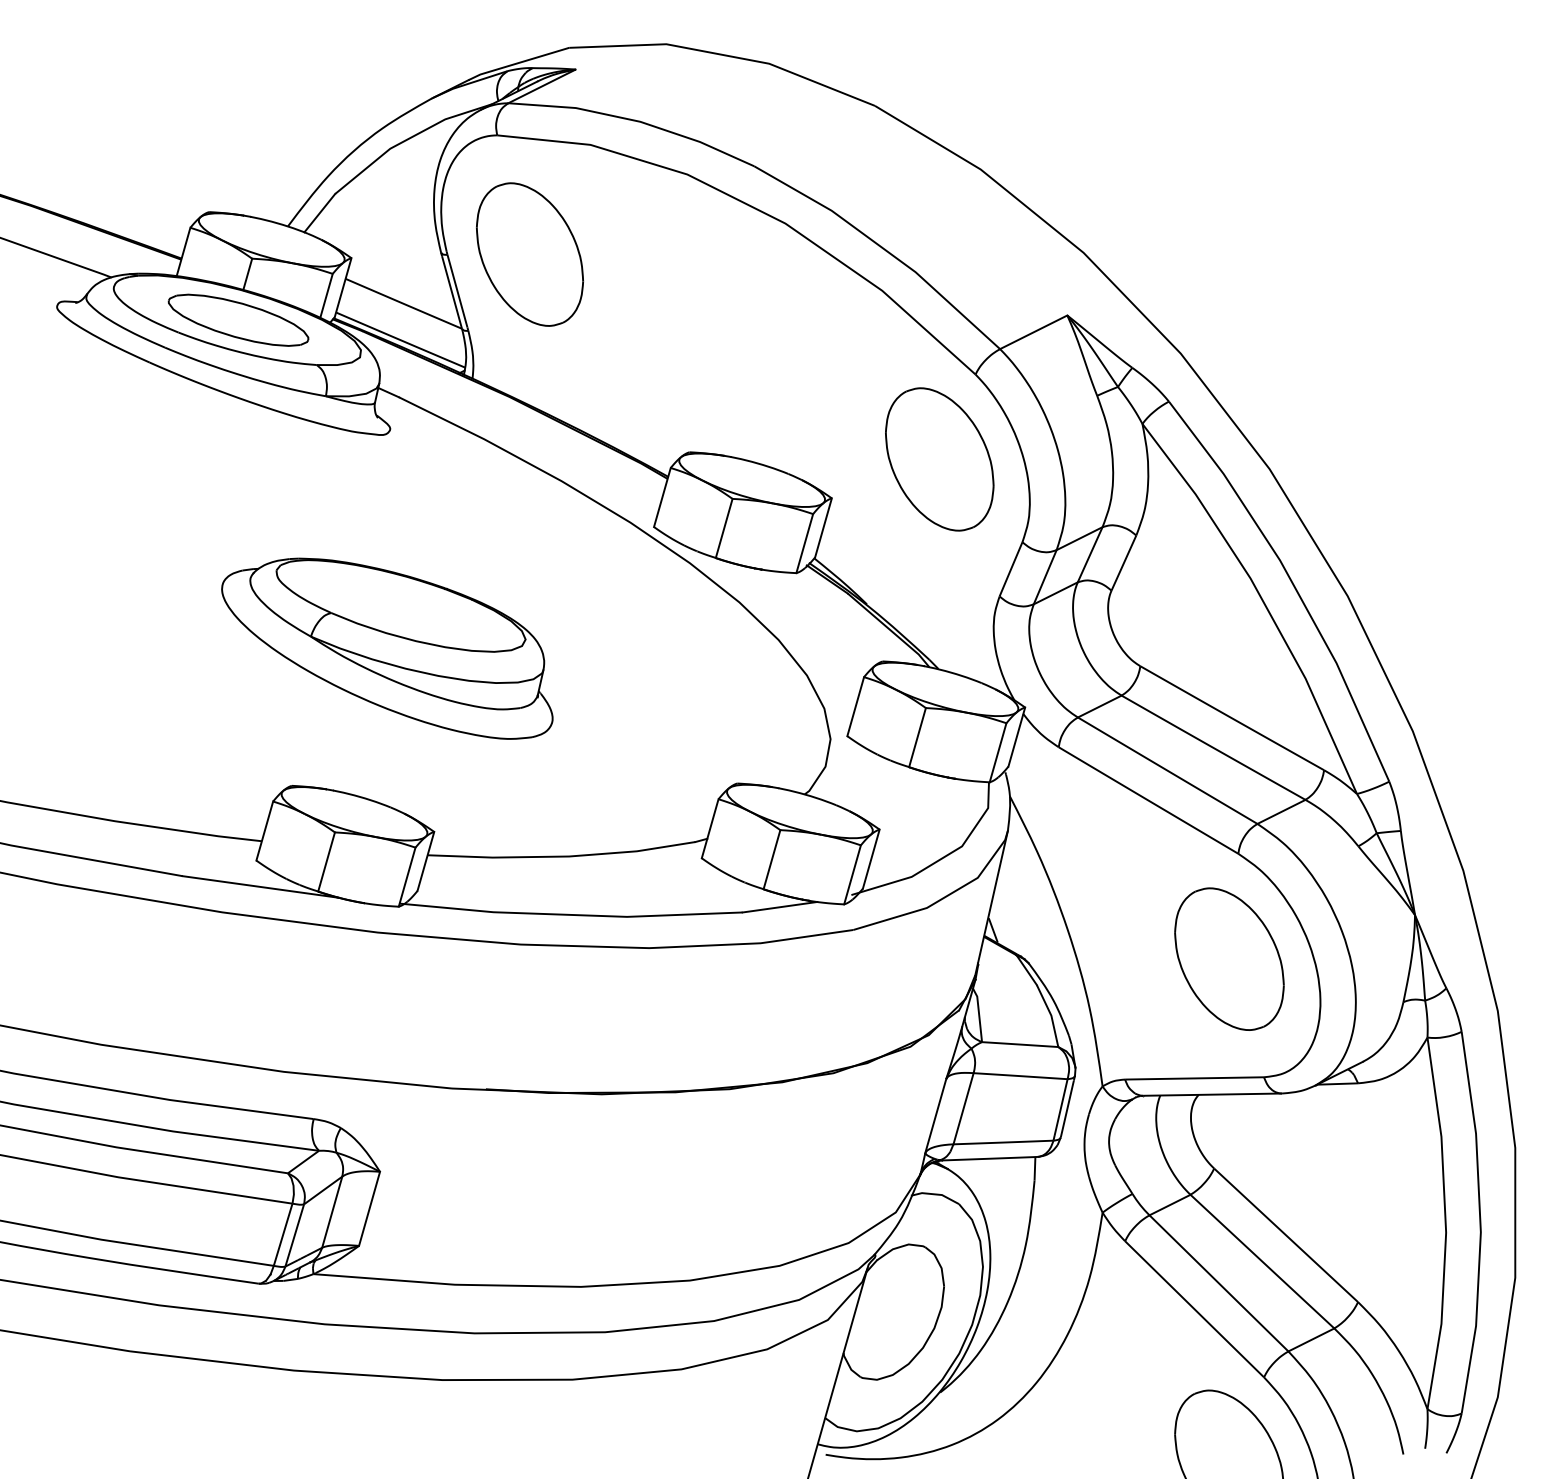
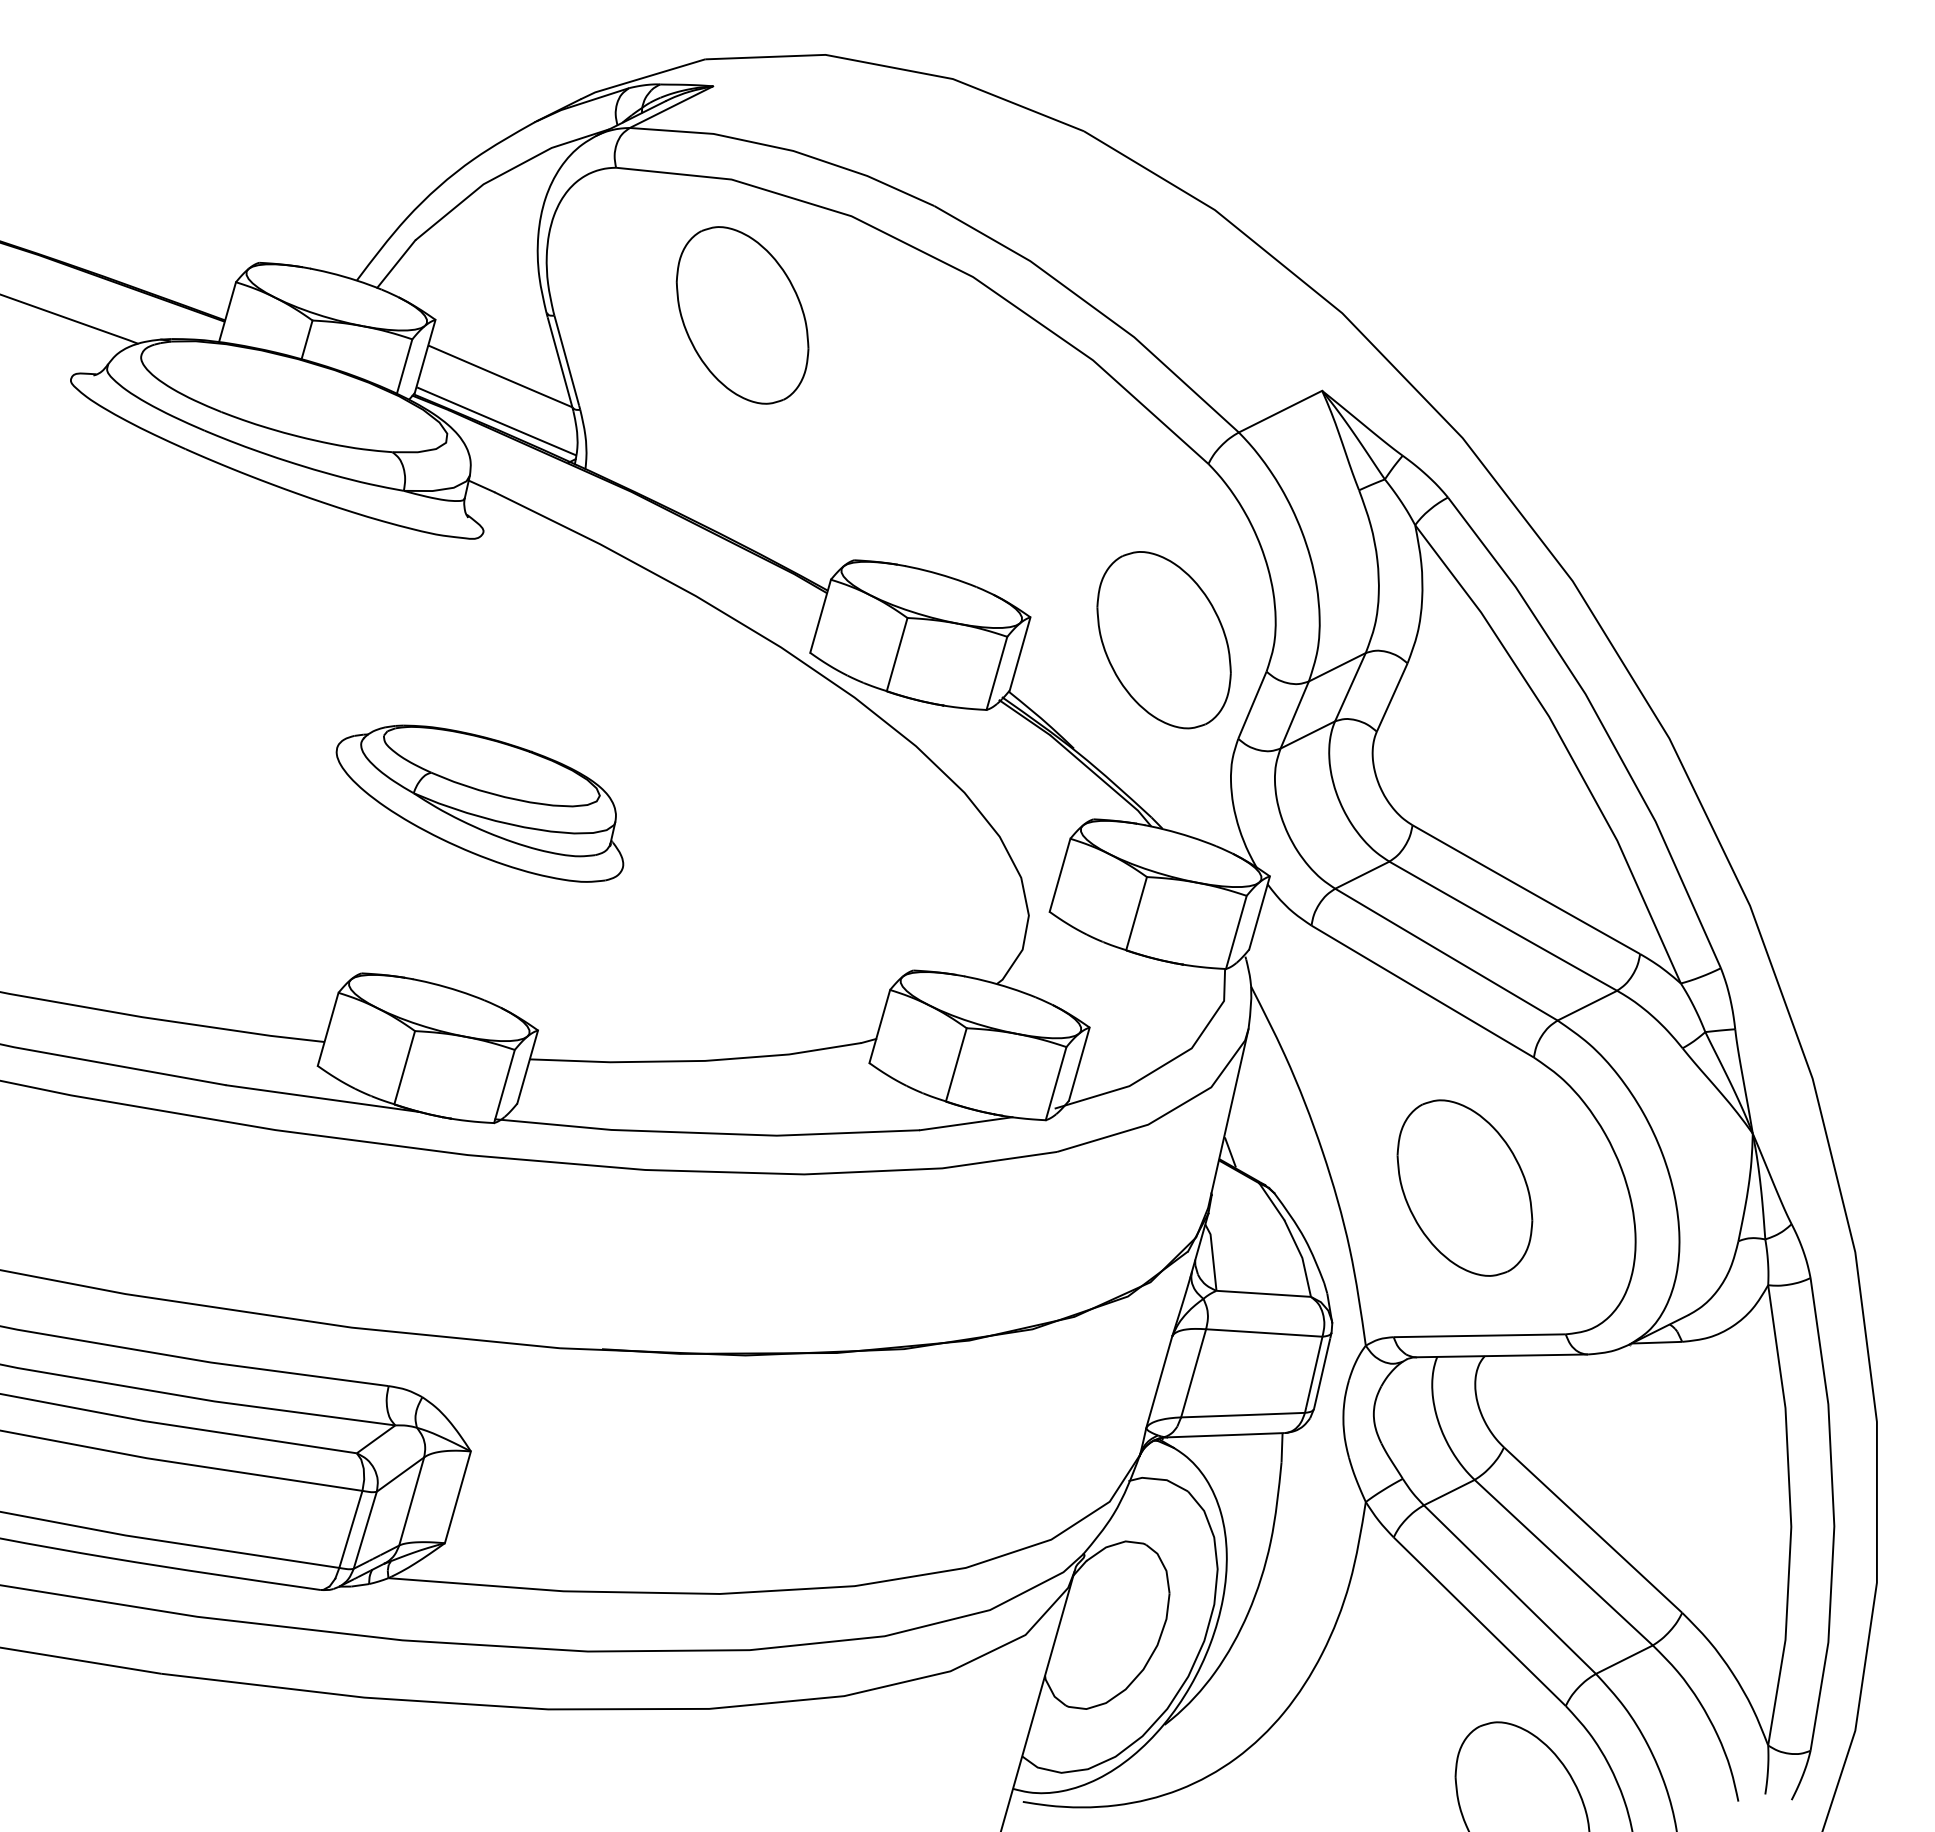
part: (529, 254) -> (742, 315), moved
part: (238, 320) -> (295, 396), removed
part: (939, 459) -> (1163, 640), moved
part: (386, 648) -> (479, 803), size x0.7
part: (1229, 958) -> (1464, 1187), moved

